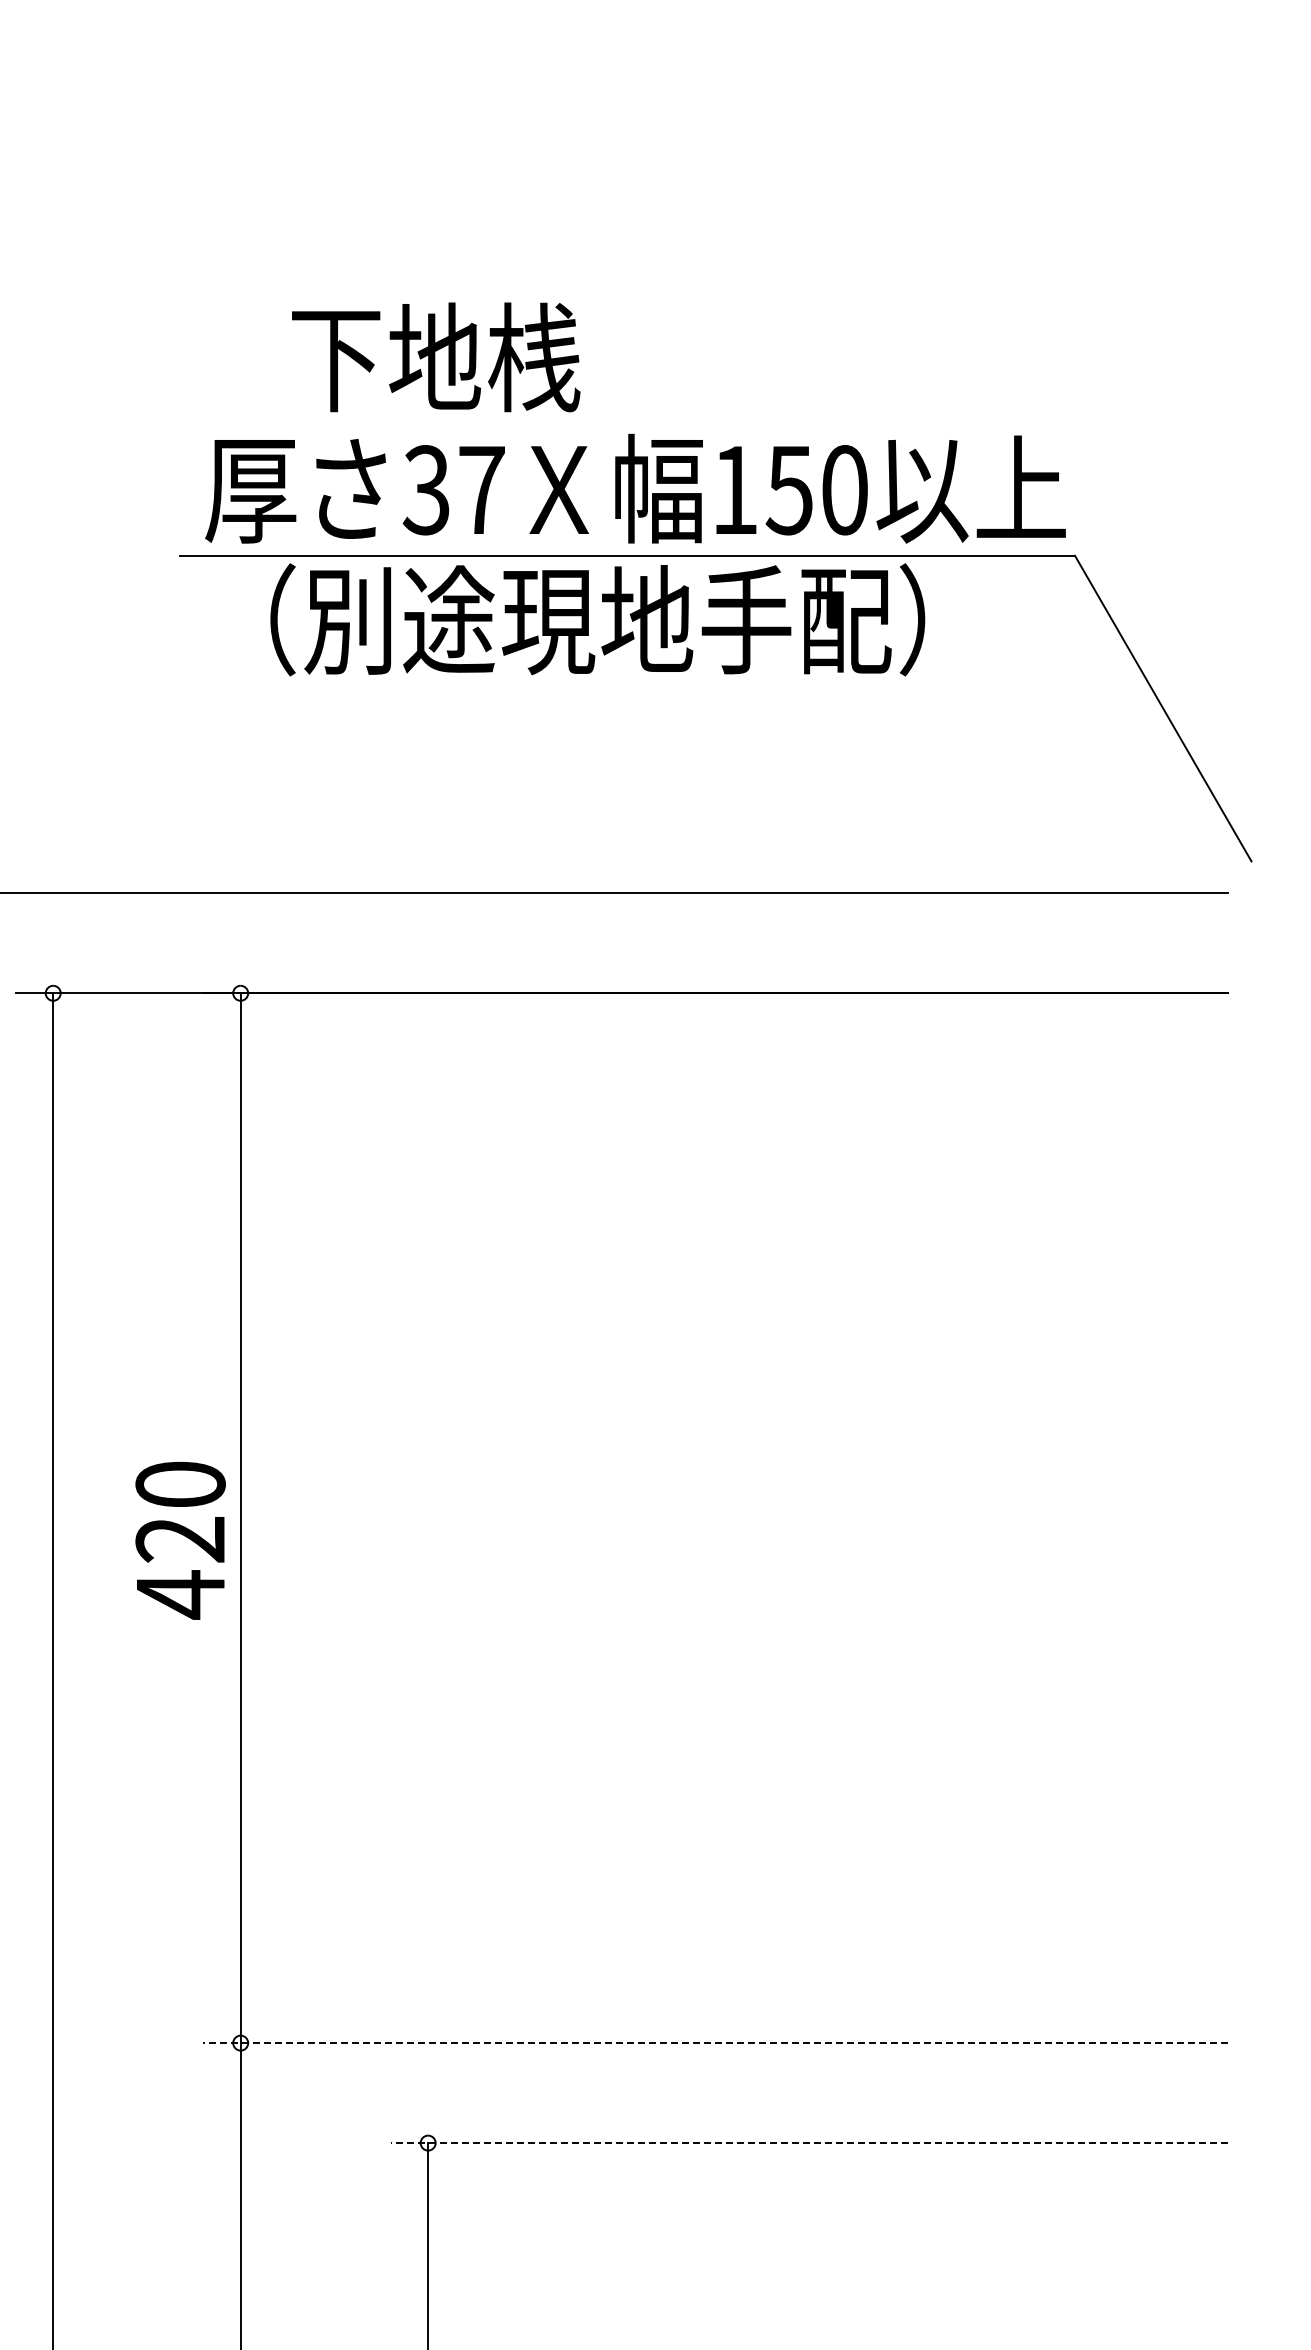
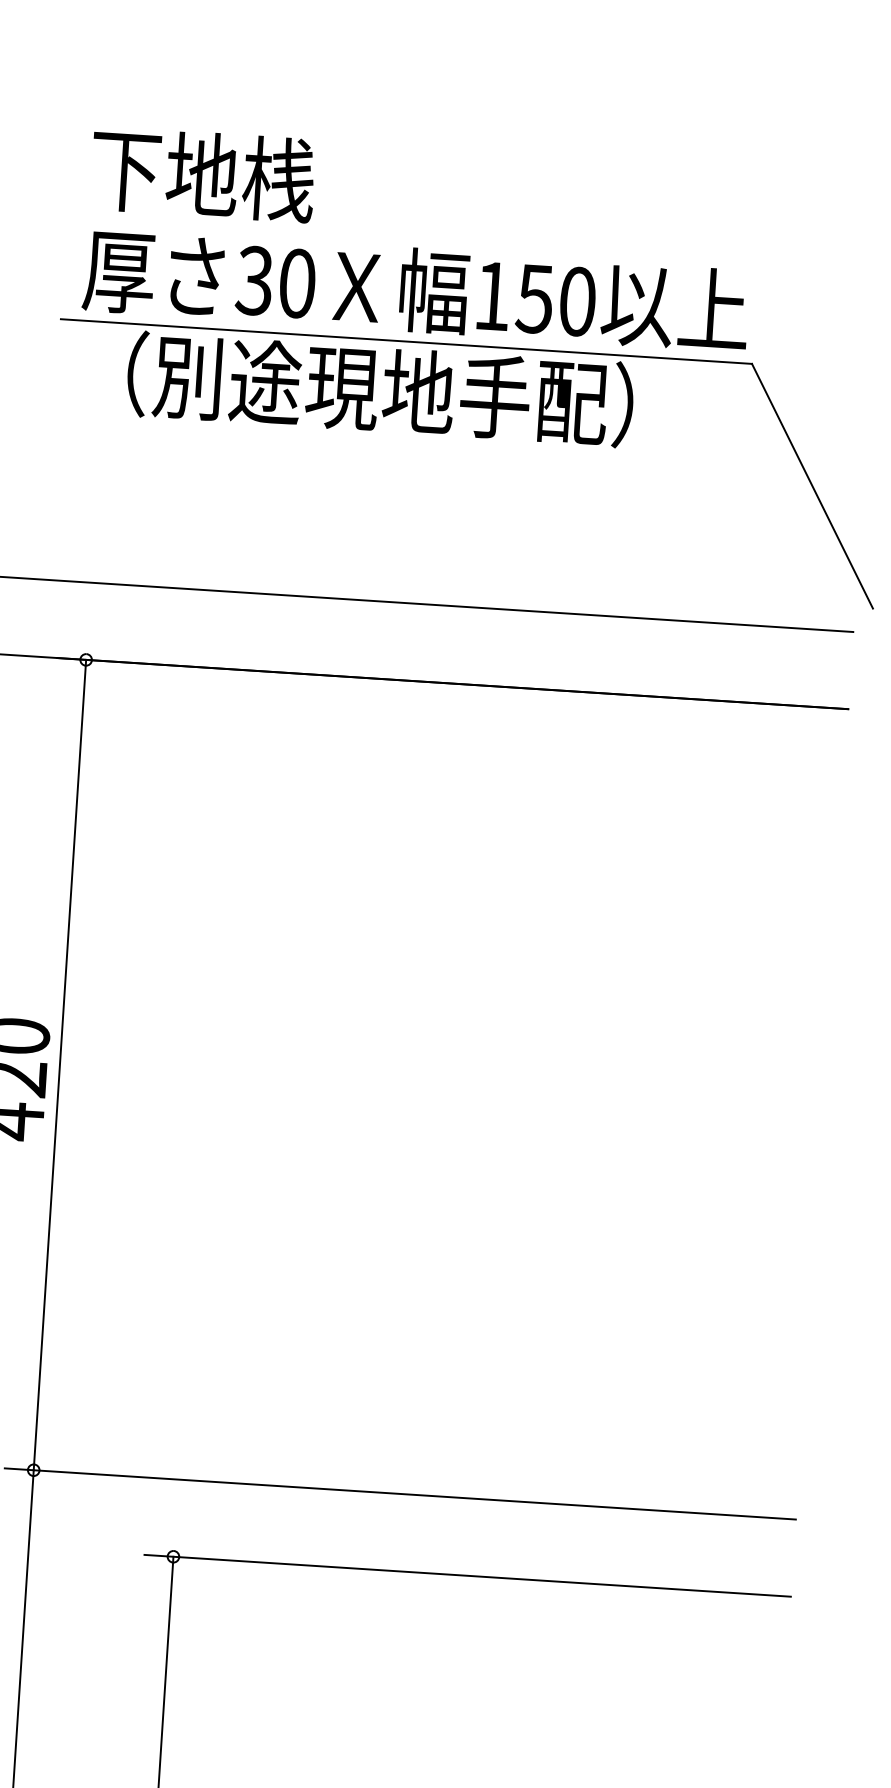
text: (436, 357) -> (203, 174), moved
text: (481, 490) -> (297, 283), 37 -> 30
line: (715, 2043) -> (400, 1494), dashed -> solid
line: (809, 2143) -> (467, 1576), dashed -> solid

